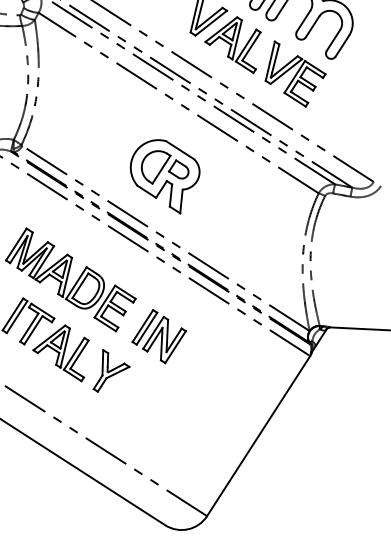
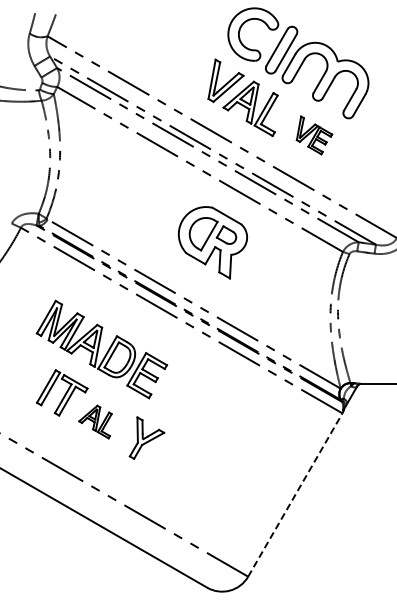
part: (295, 74) -> (314, 135), size x0.6
part: (164, 176) -> (212, 242), moved
part: (159, 336) -> (192, 401), removed
part: (60, 352) -> (95, 421), size x0.6
line: (258, 435) -> (295, 494), solid -> dashed

